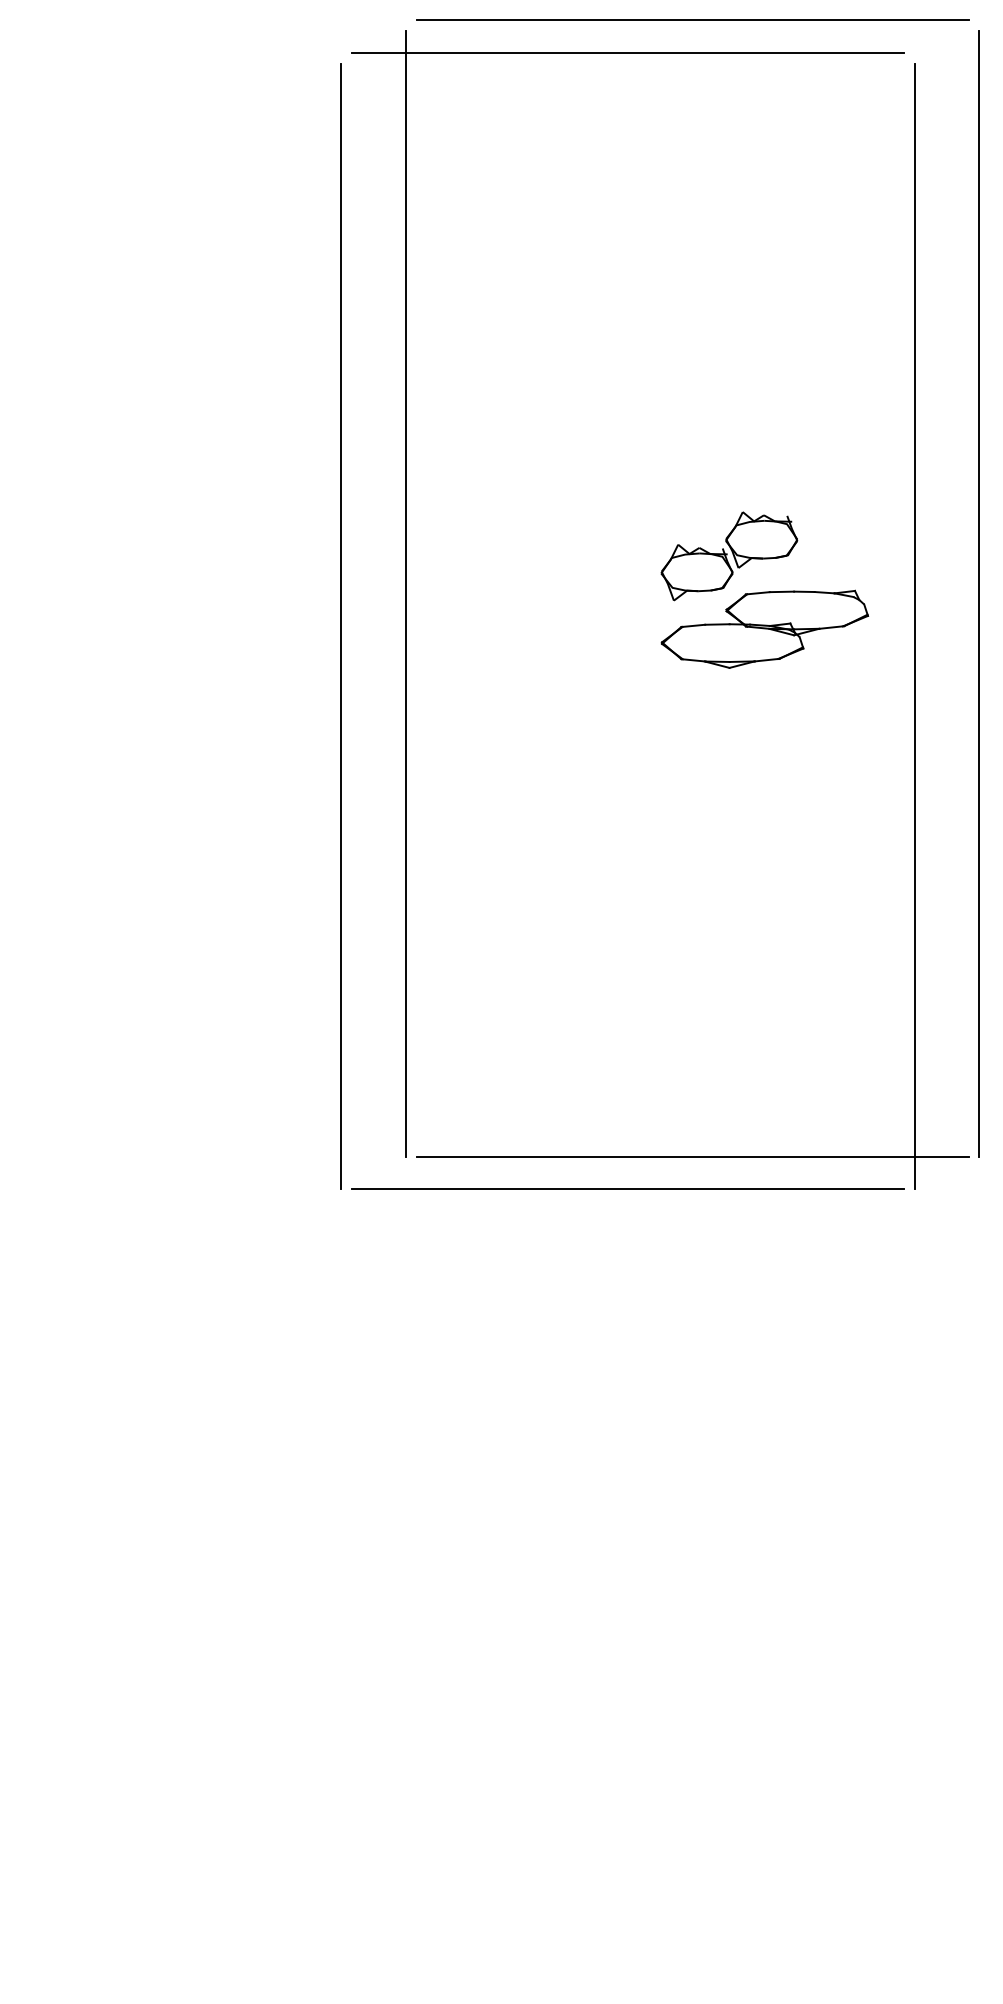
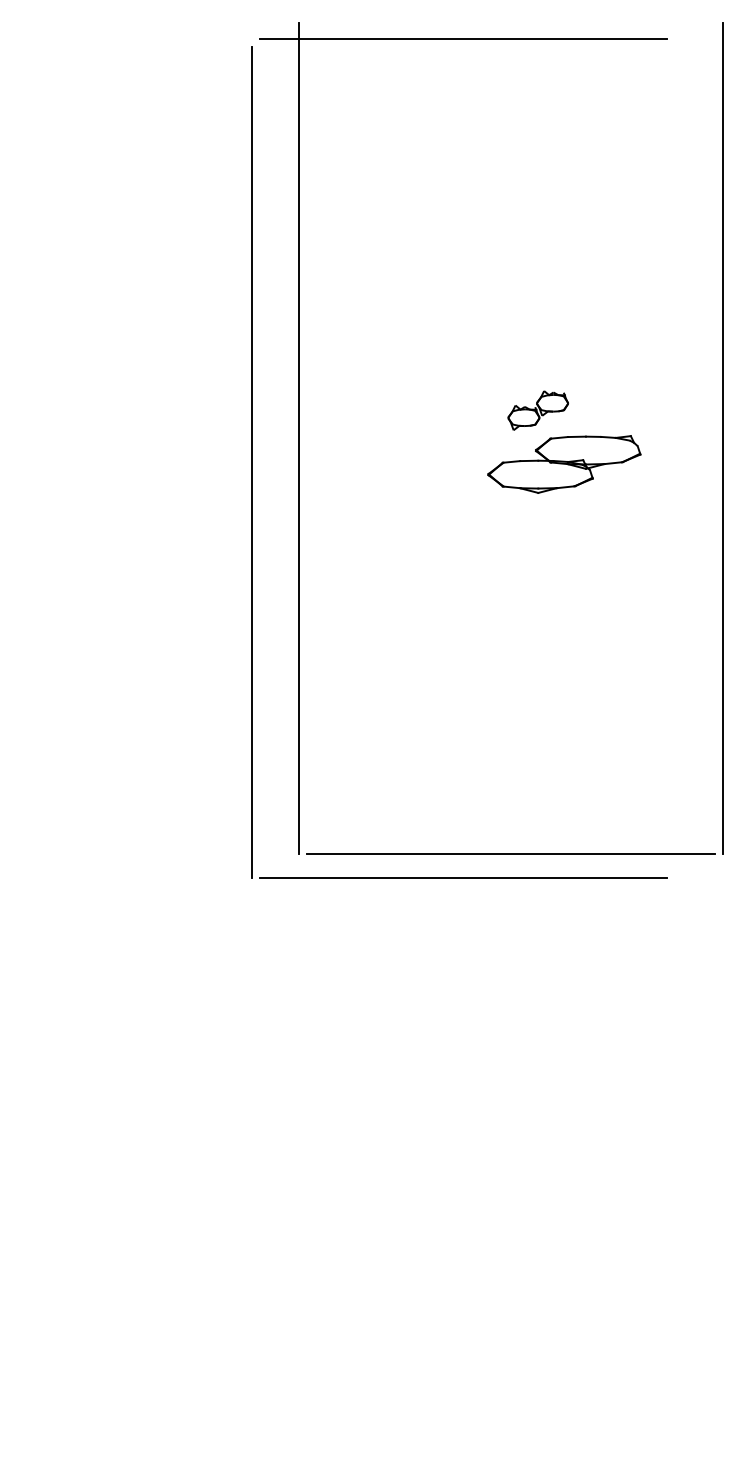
line: (692, 20) -> (510, 15), removed
part: (729, 556) -> (538, 410), size x0.6
line: (914, 626) -> (674, 462), removed

